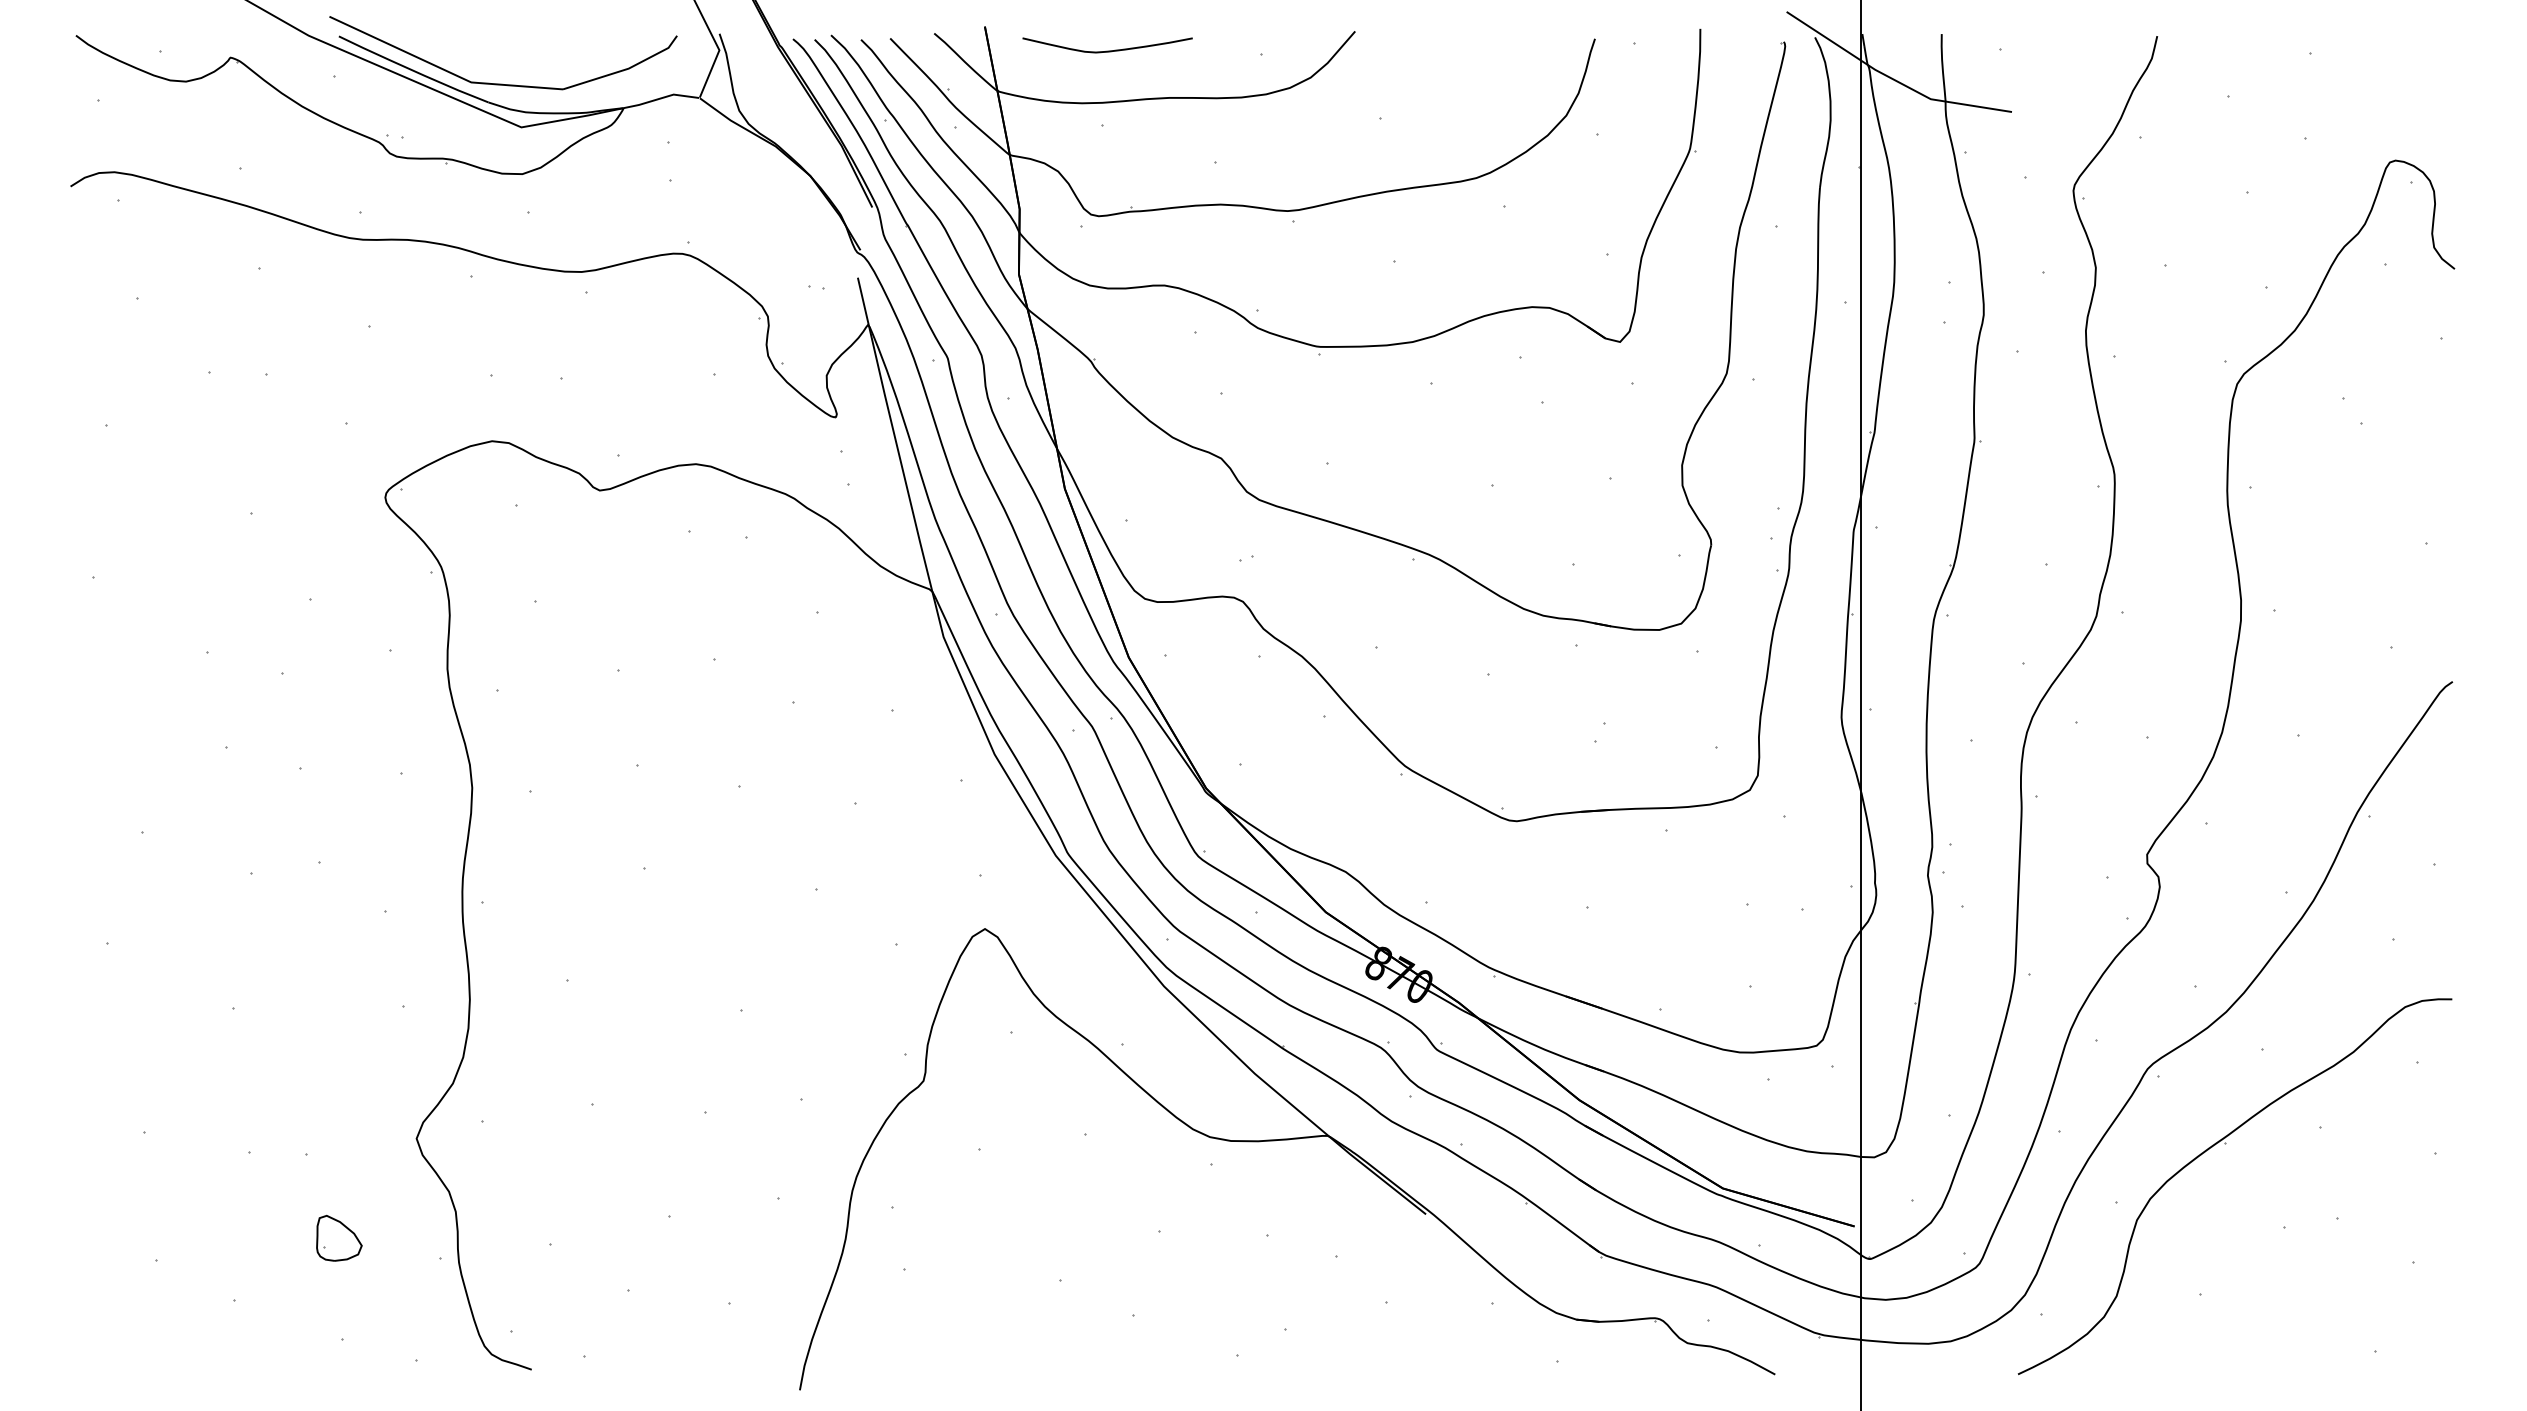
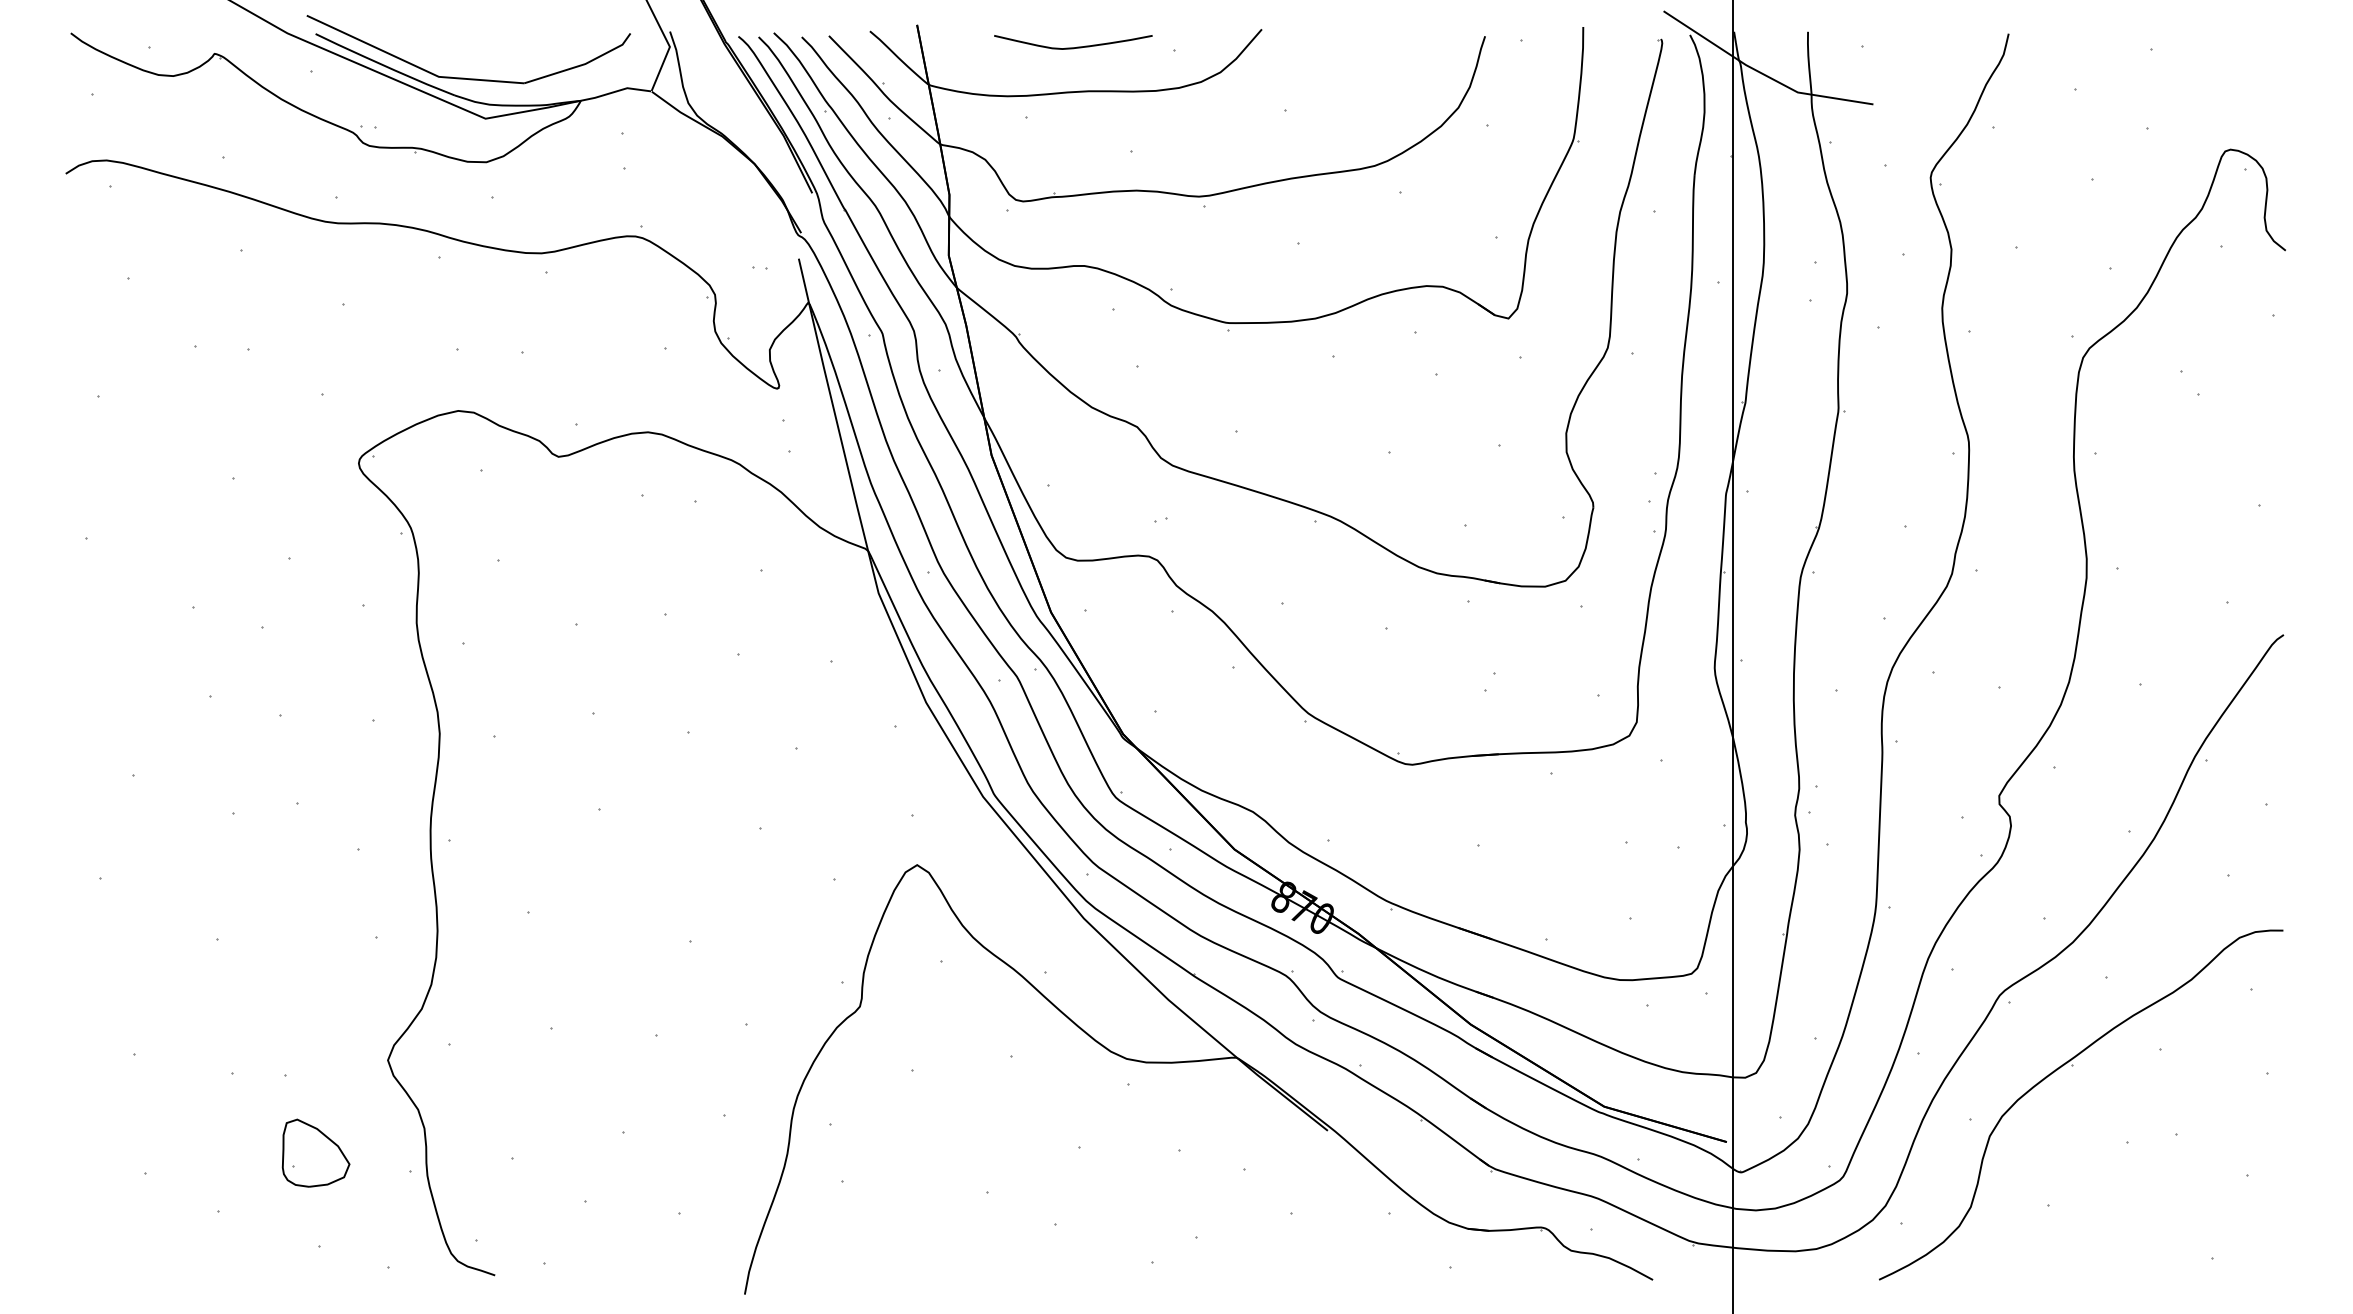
curve: (1107, 50) -> (1073, 47), moved
part: (338, 1237) -> (315, 1152), size x1.6

